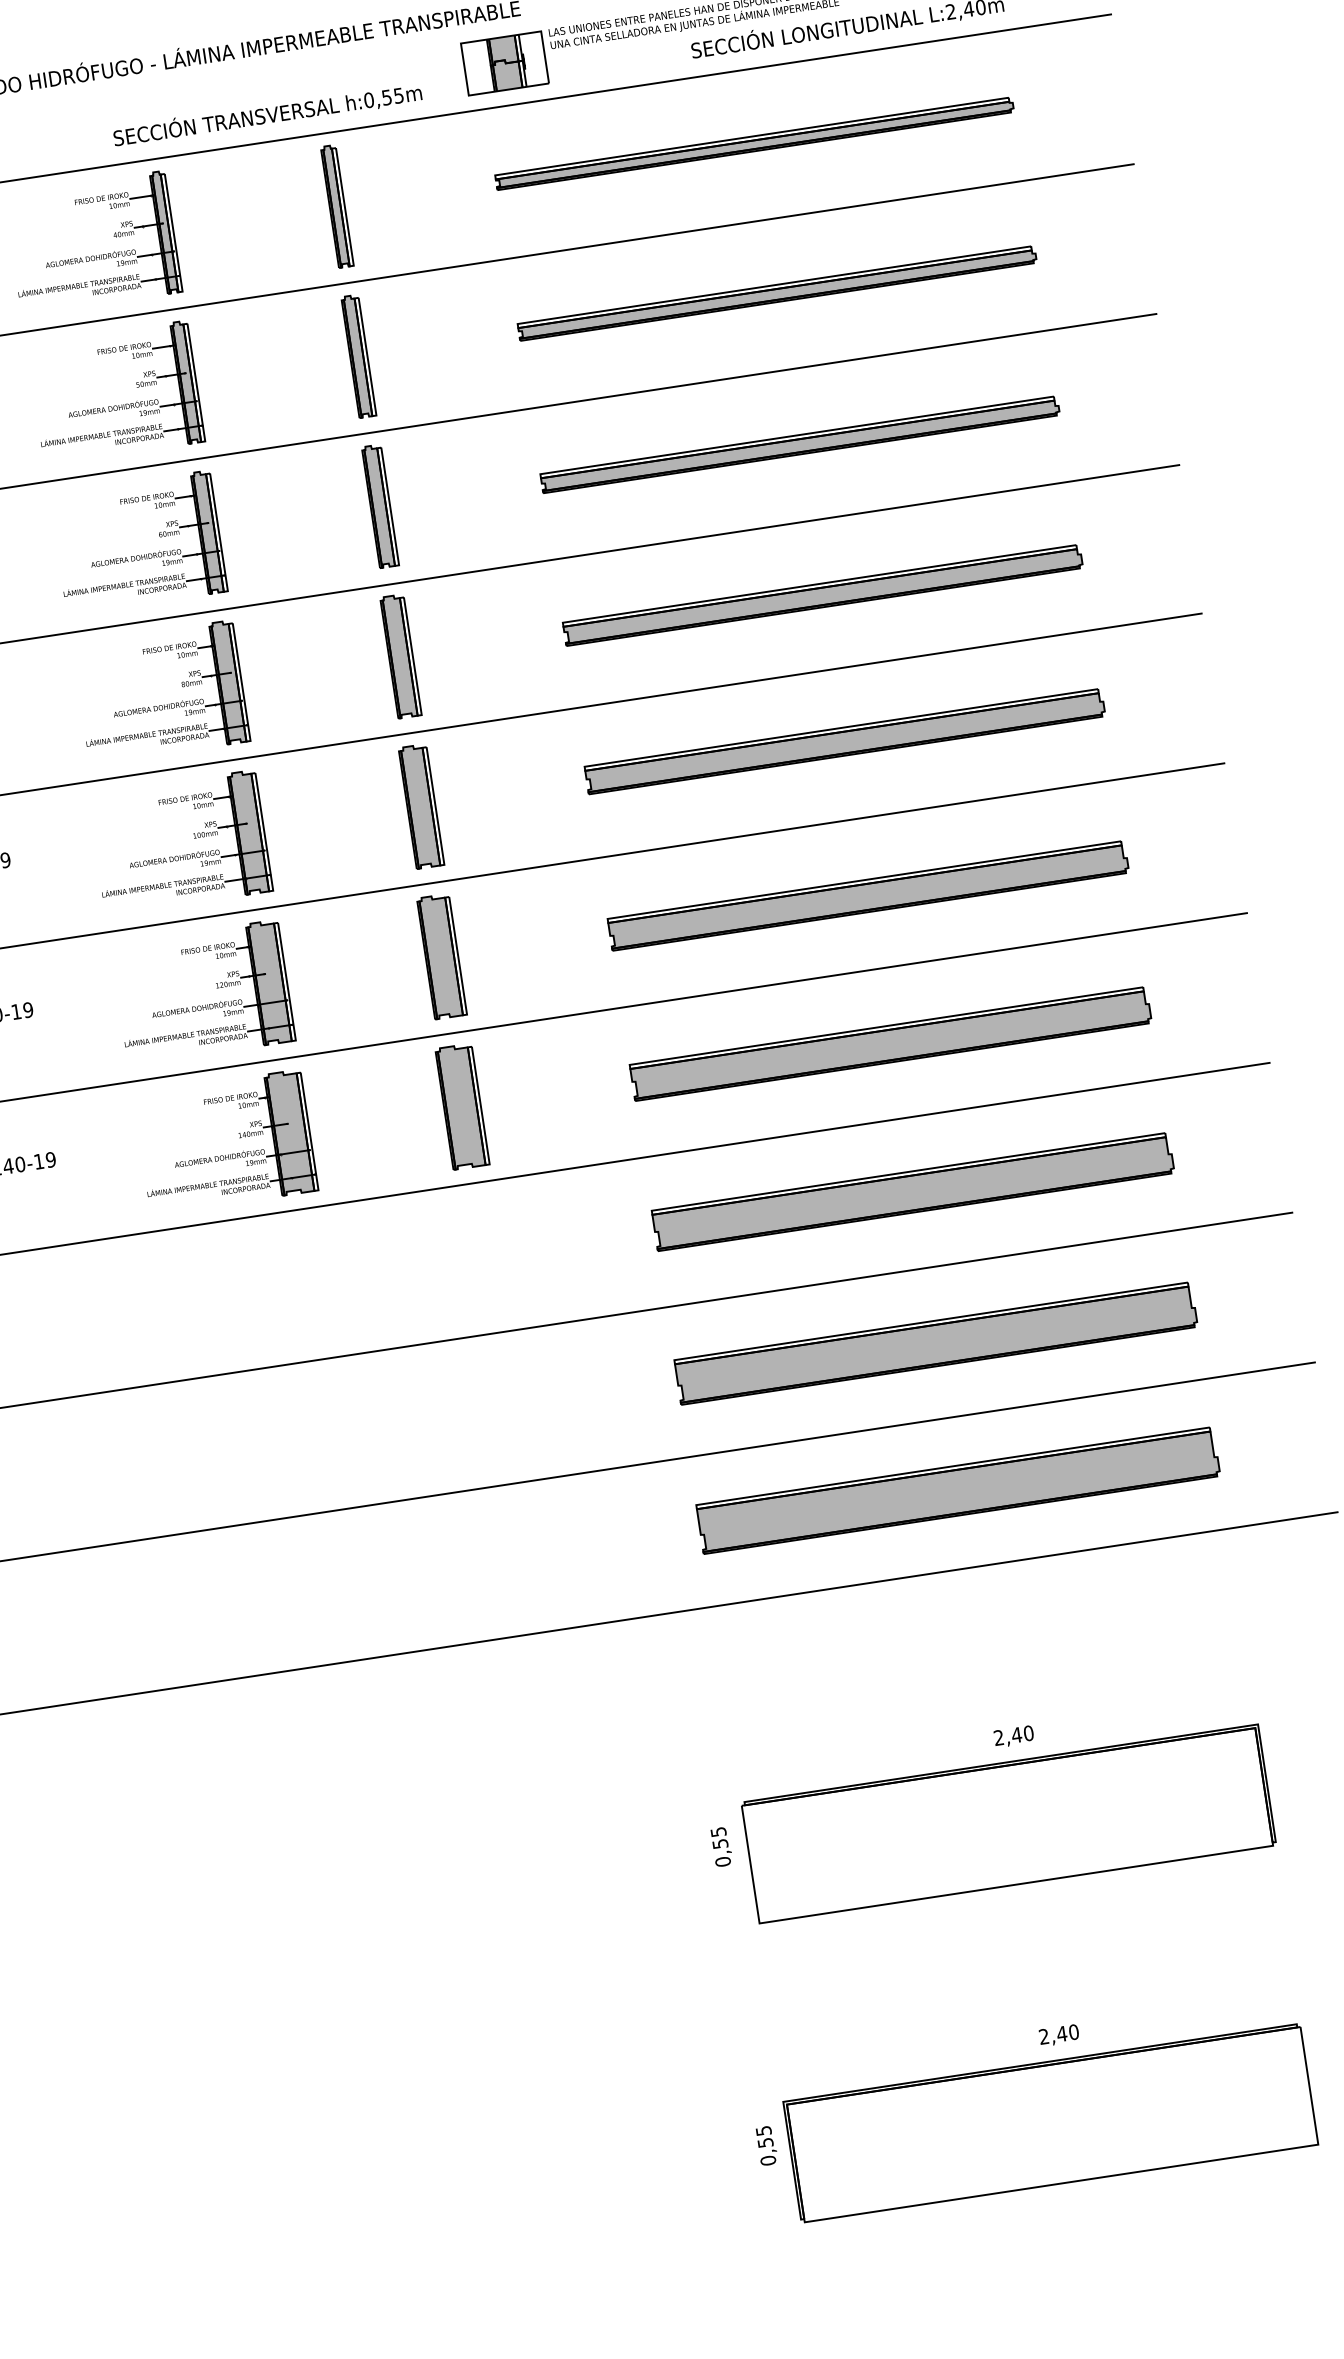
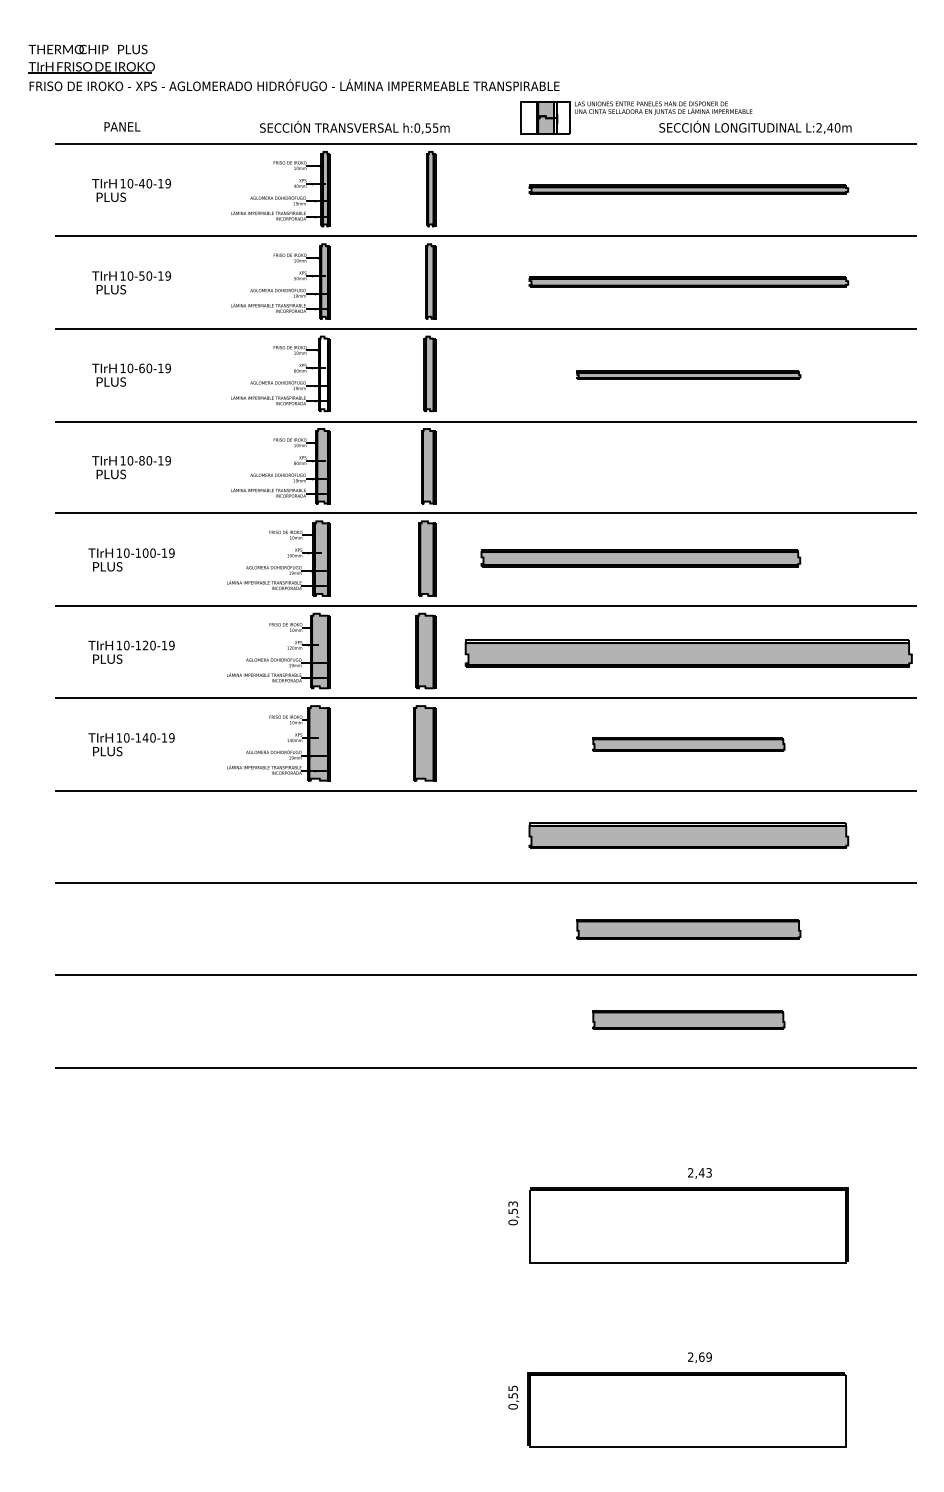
text: (267, 114) -> (354, 127), moved
part: (799, 443) -> (688, 374), size x0.7
fill: (207, 531) -> (323, 373), removed
part: (822, 594) -> (688, 467), removed
part: (844, 742) -> (640, 558), moved
part: (867, 894) -> (688, 652), size x1.4
part: (890, 1043) -> (688, 744), size x0.6
part: (935, 1343) -> (688, 929), size x0.7
part: (957, 1489) -> (688, 1019), size x0.6
text: (1027, 1732) -> (708, 1172), 2,40 -> 2,43
text: (717, 1831) -> (512, 1203), 0,55 -> 0,53
text: (1066, 2032) -> (704, 1356), 2,40 -> 2,69

